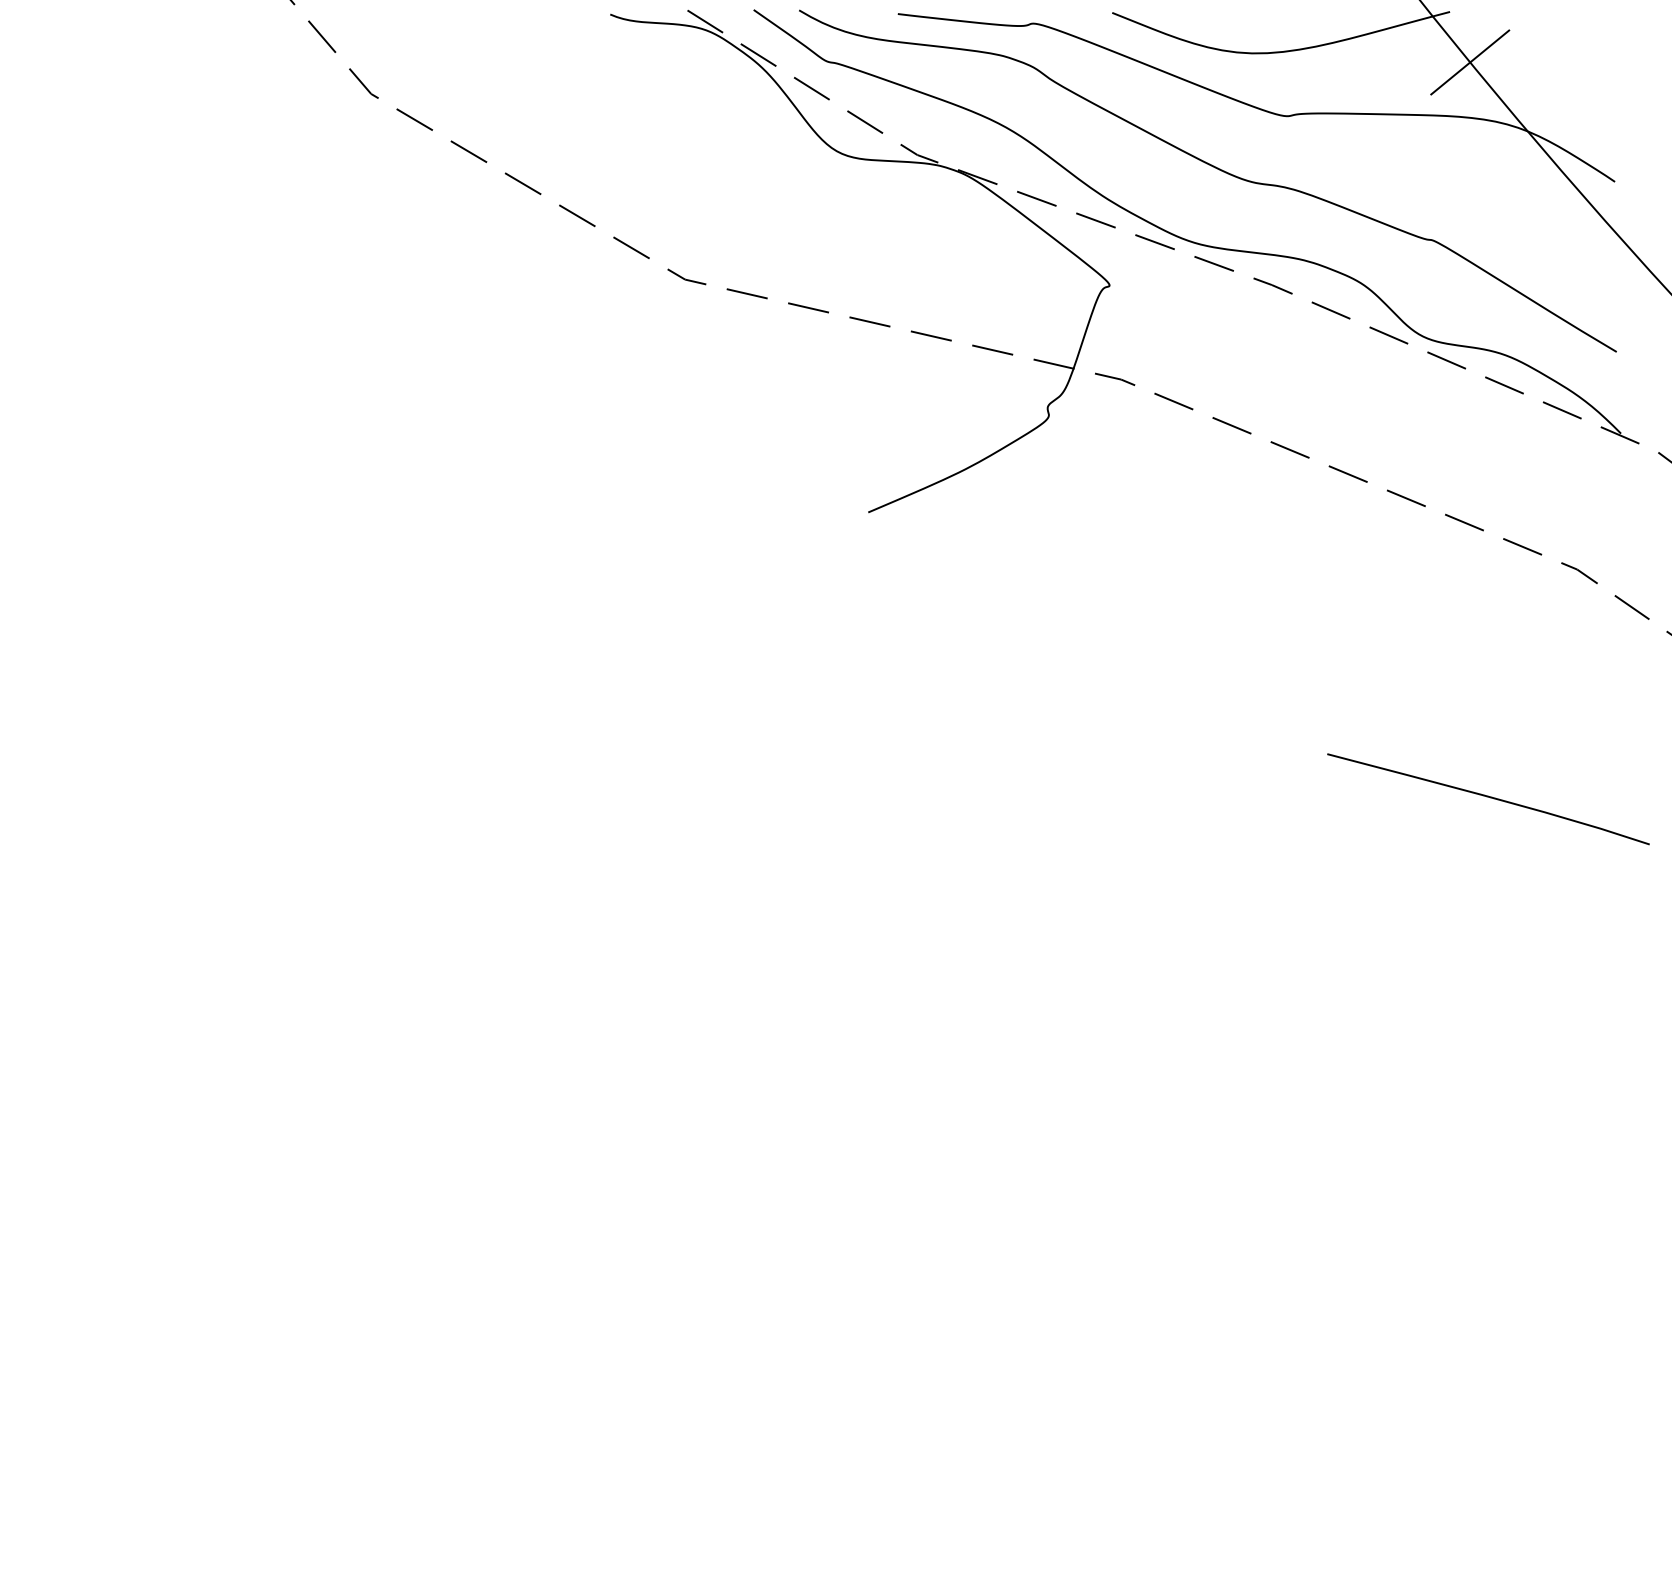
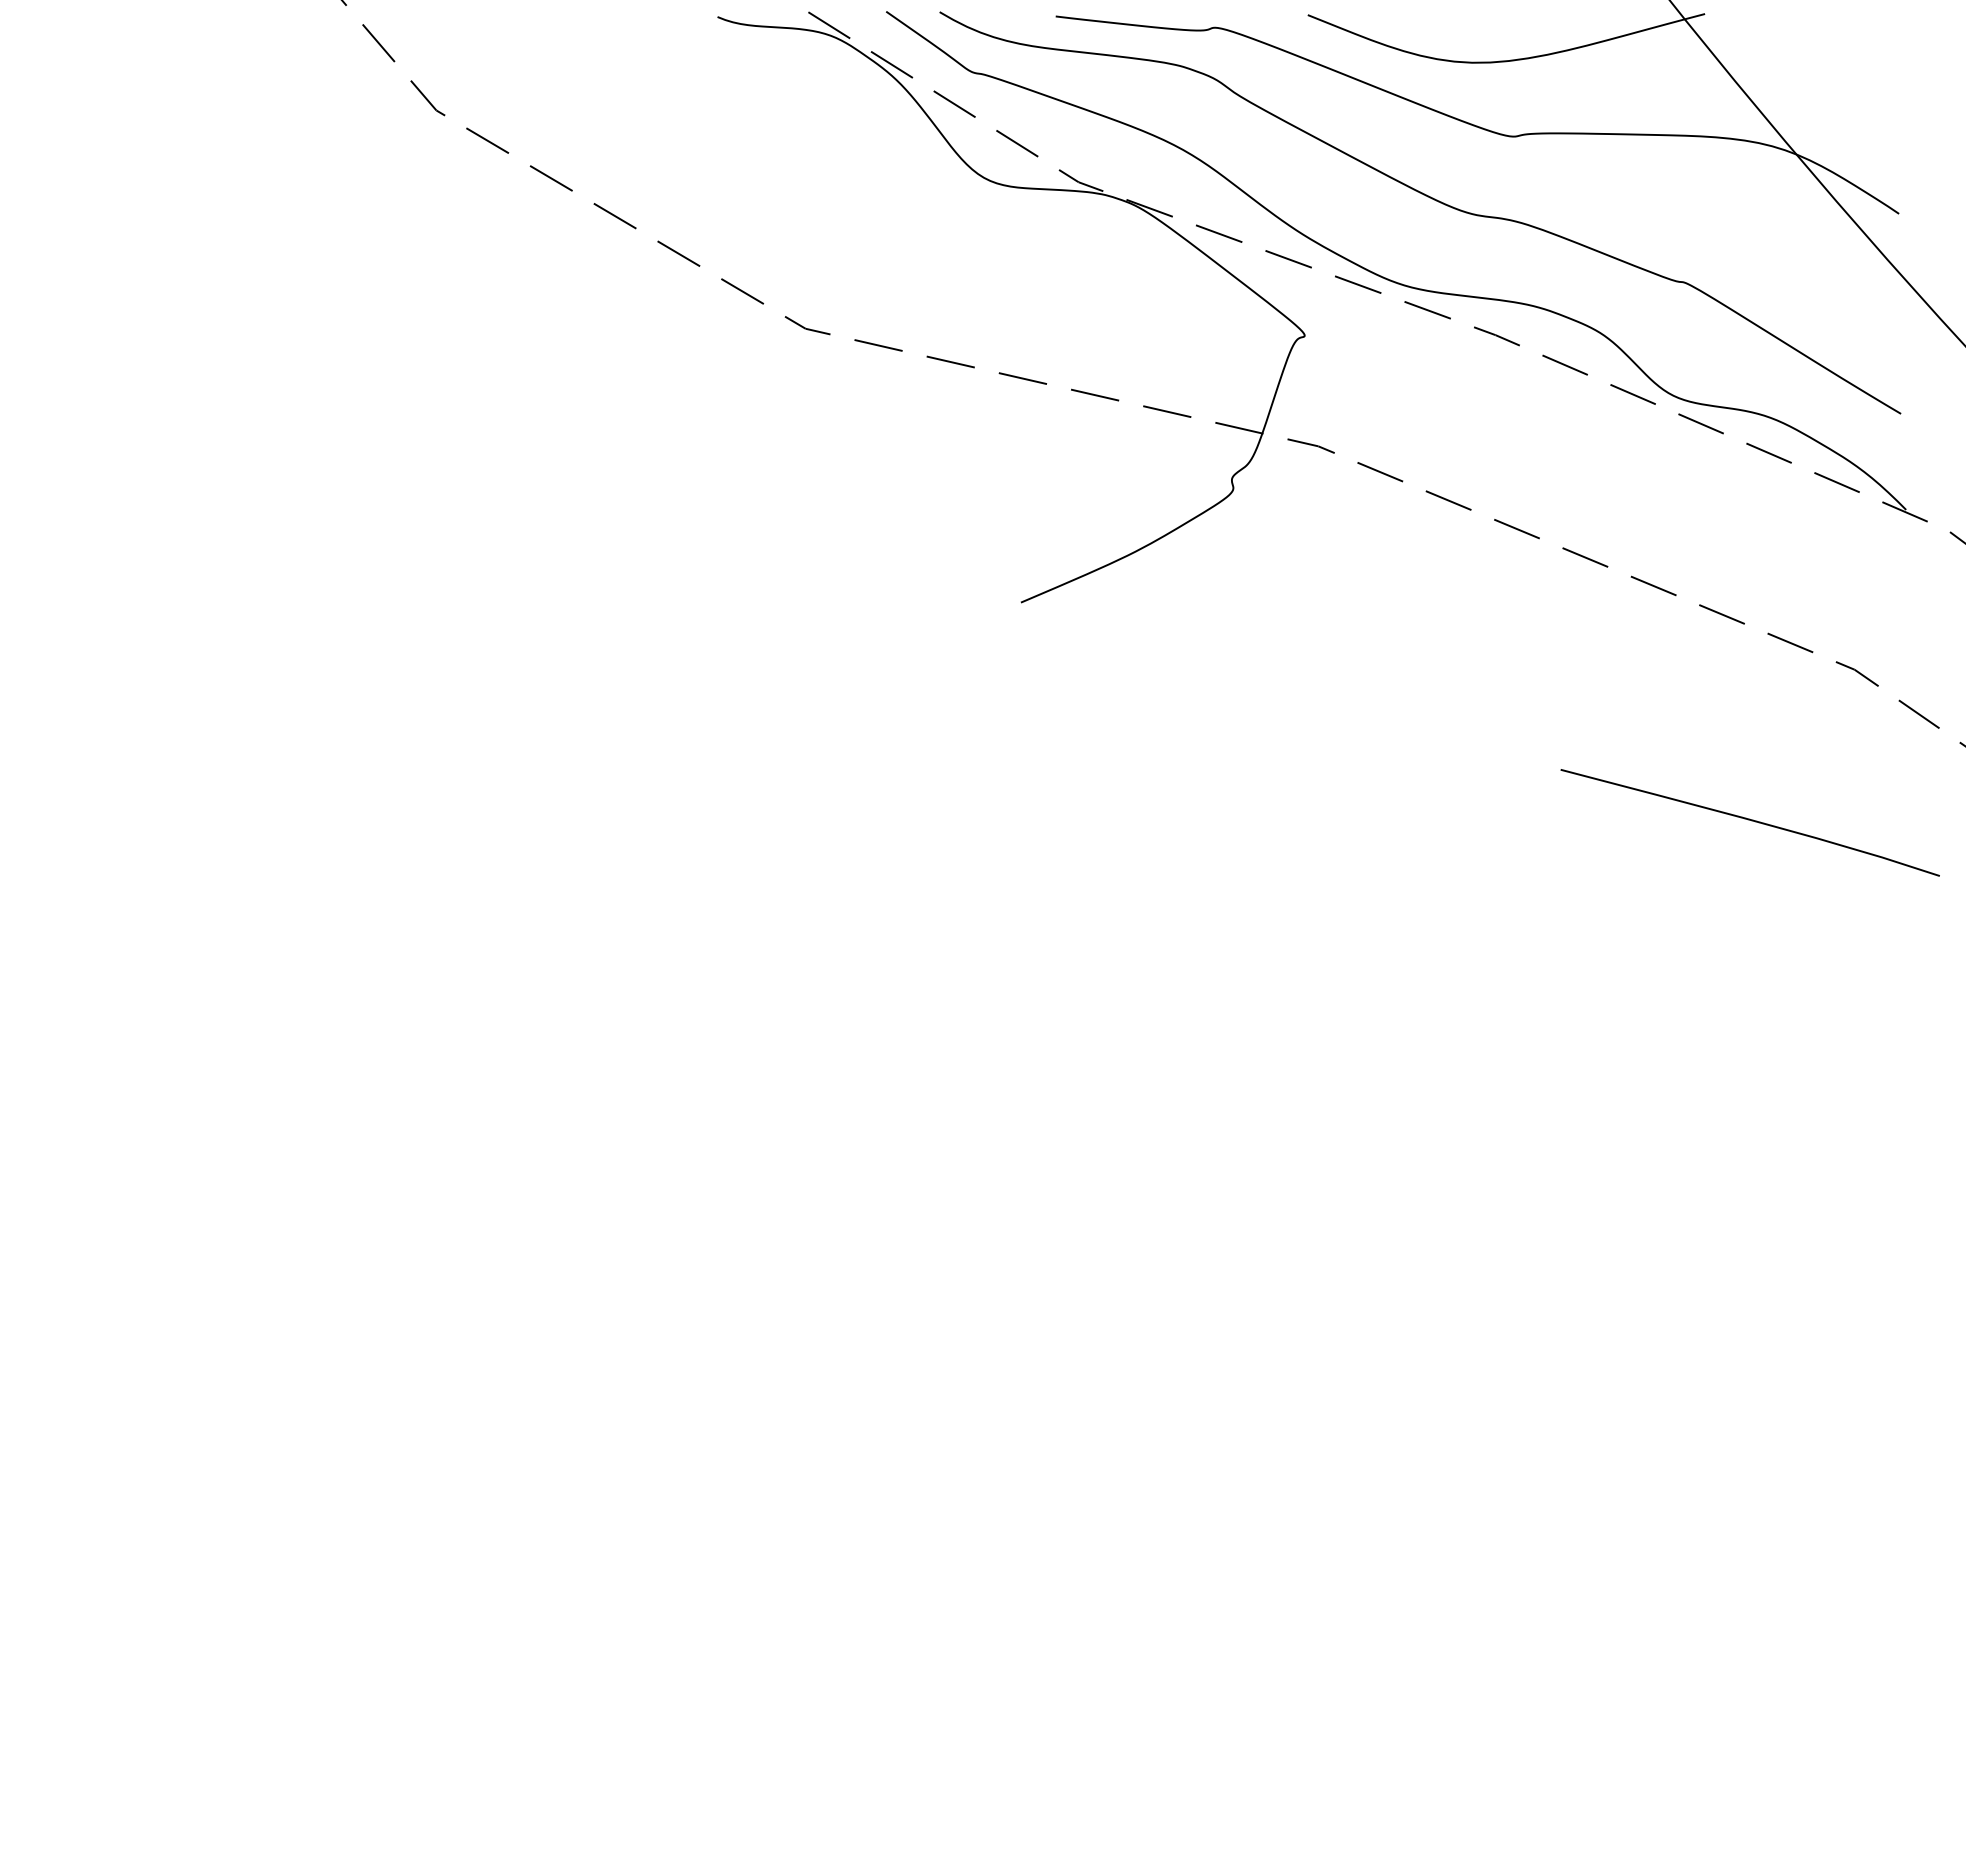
line: (1469, 62) -> (1728, 73), removed
curve: (1487, 797) -> (1749, 820), moved

